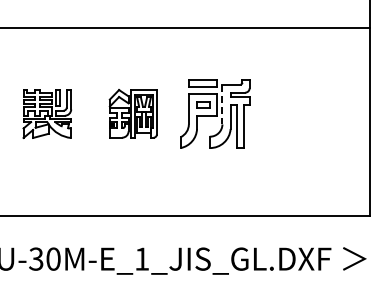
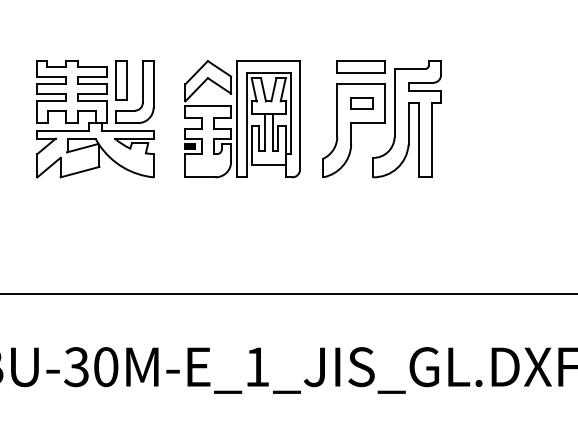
line: (222, 104) -> (394, 102), dashed -> solid
part: (132, 113) -> (240, 118), size x1.43
part: (47, 114) -> (95, 120), size x1.43

